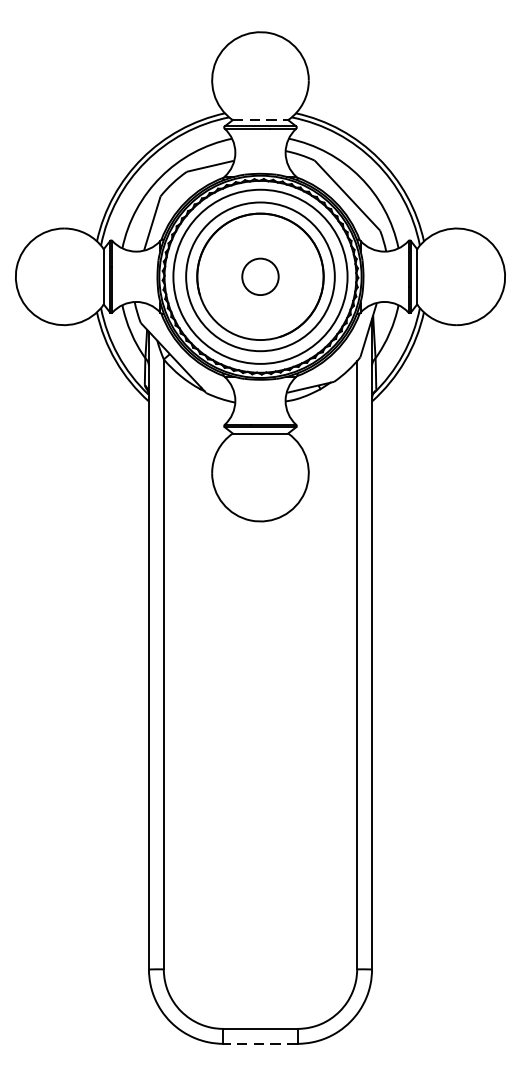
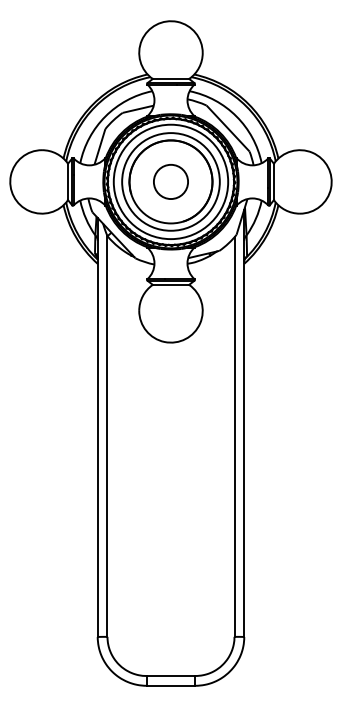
line: (261, 119) -> (171, 78), dashed -> solid
circle: (259, 276) -> (170, 181), size x1.43
line: (259, 1043) -> (170, 685), dashed -> solid

